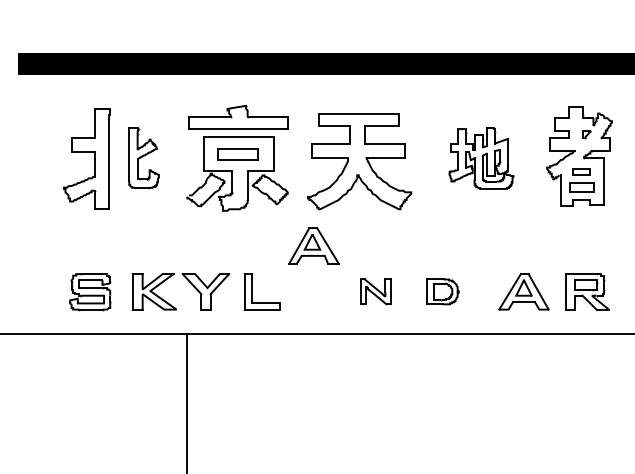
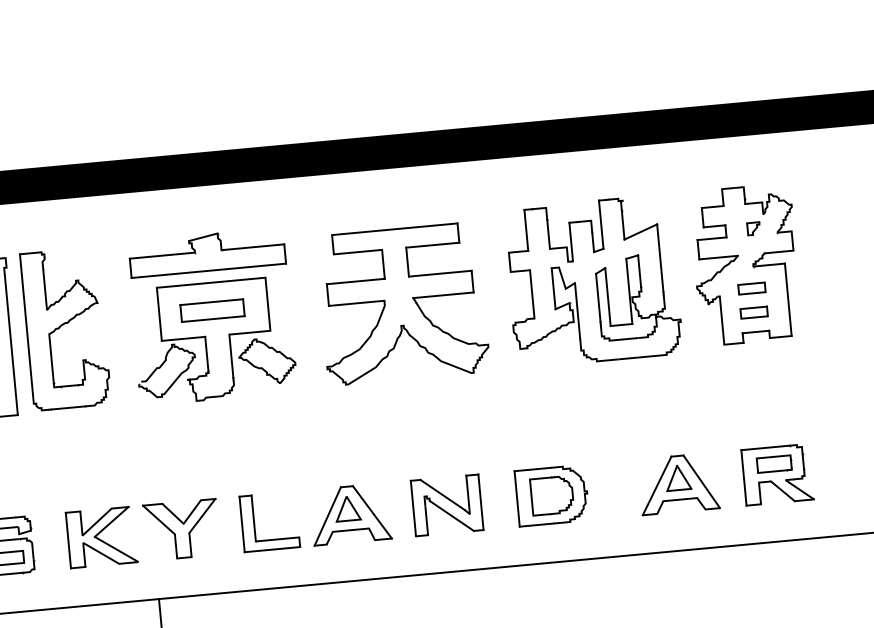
part: (143, 157) -> (64, 329), size x1.67
part: (481, 158) -> (593, 281), size x1.67
part: (581, 187) -> (753, 312), size x0.71
part: (313, 245) -> (349, 513), moved
part: (375, 291) -> (446, 504), size x1.43
part: (443, 291) -> (552, 495), size x1.43

